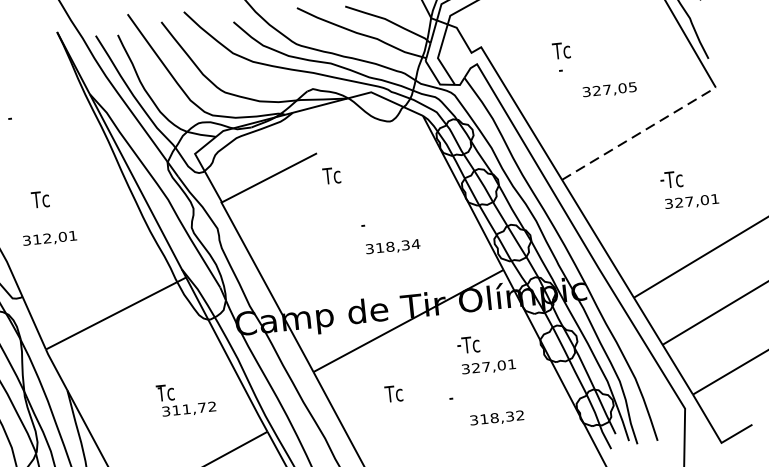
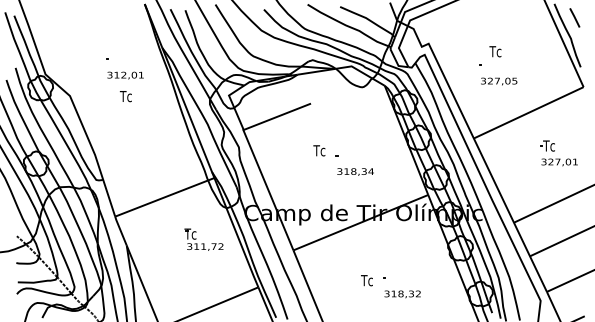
text: (561, 50) -> (495, 51), moved
text: (610, 90) -> (499, 81), moved
line: (638, 133) -> (528, 112), dashed -> solid
text: (331, 175) -> (319, 150), moved
text: (39, 199) -> (125, 96), moved
text: (49, 238) -> (125, 75), moved
part: (485, 354) -> (410, 250), removed
text: (393, 393) -> (366, 280), moved
part: (185, 398) -> (203, 239), moved
text: (496, 418) -> (402, 294), moved

